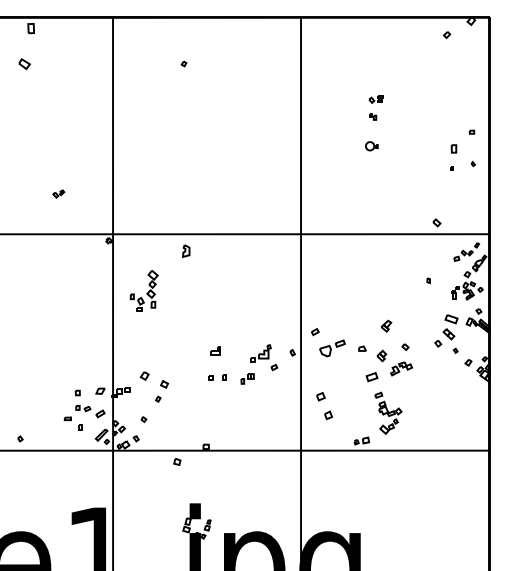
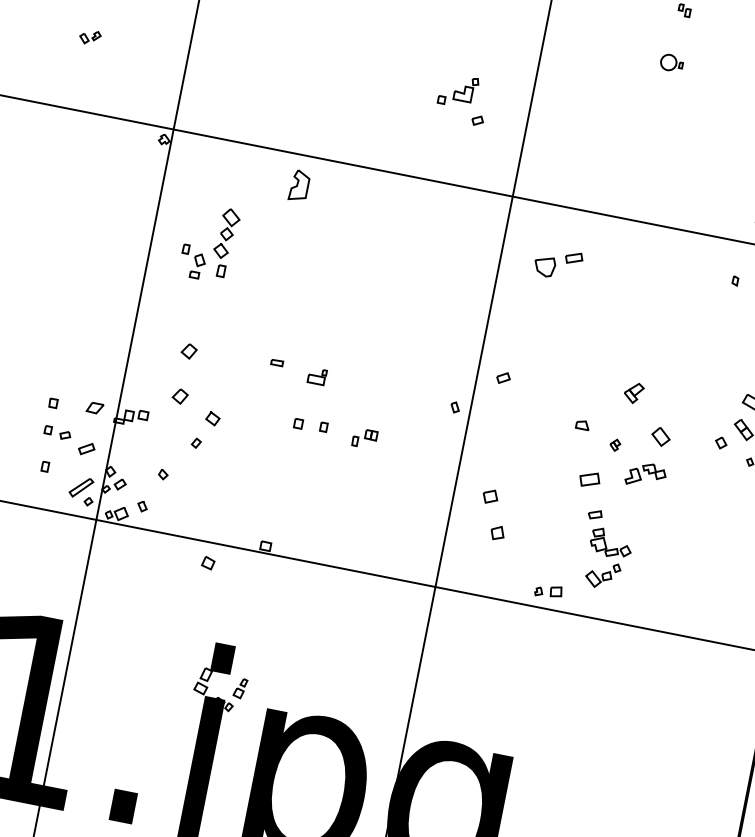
part: (186, 250) -> (300, 184), size x1.4
part: (428, 280) -> (735, 280), moved
part: (405, 347) -> (660, 438), size x1.6
part: (332, 348) -> (558, 264), moved
part: (144, 350) -> (188, 350), added
part: (381, 355) -> (614, 444), size x0.6
part: (264, 357) -> (463, 99), moved
part: (67, 418) -> (276, 362), moved

